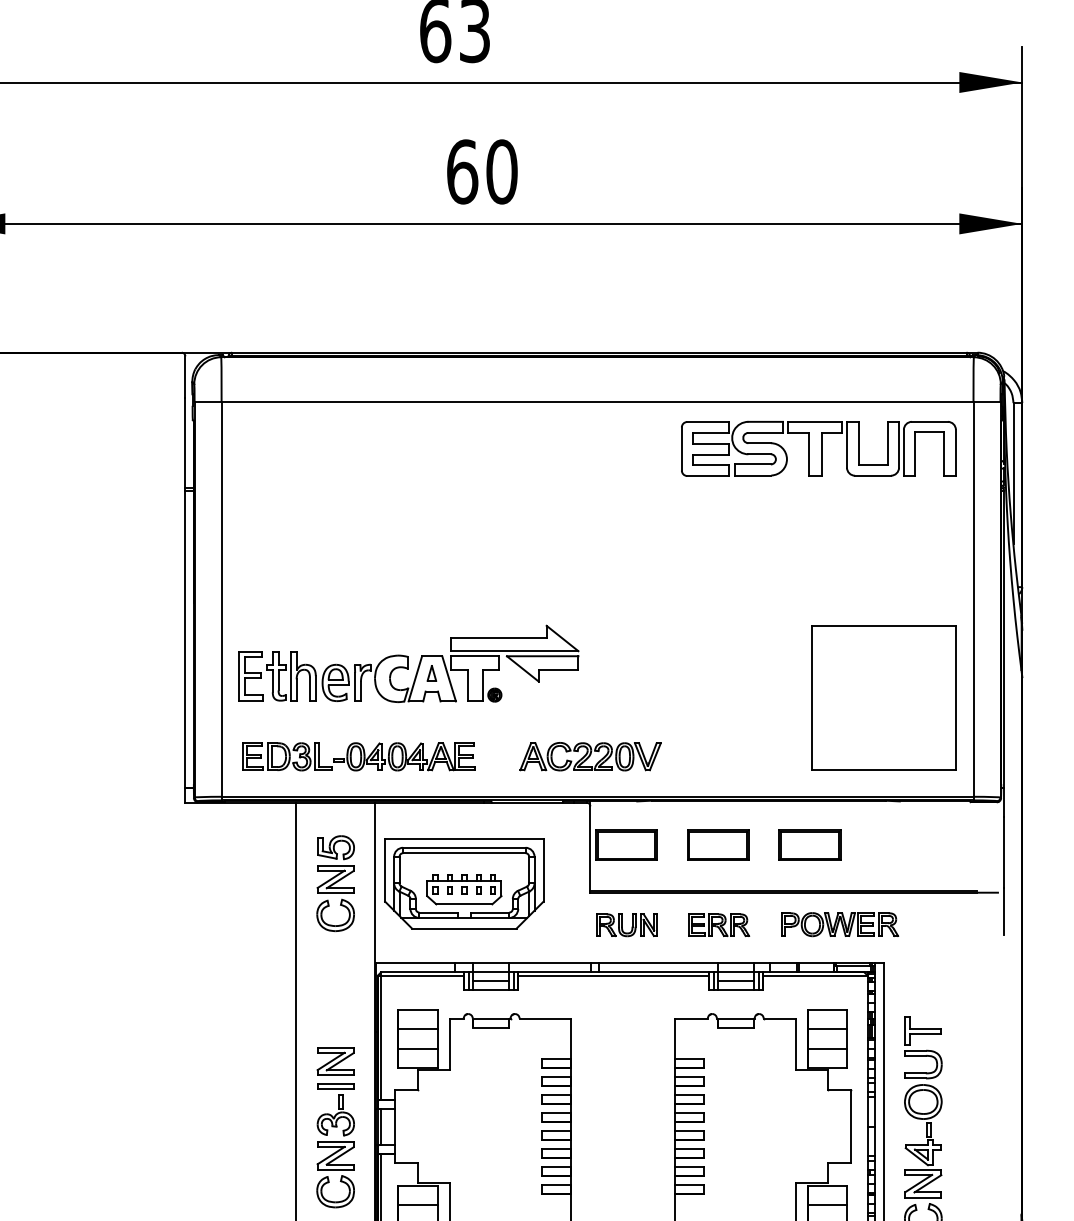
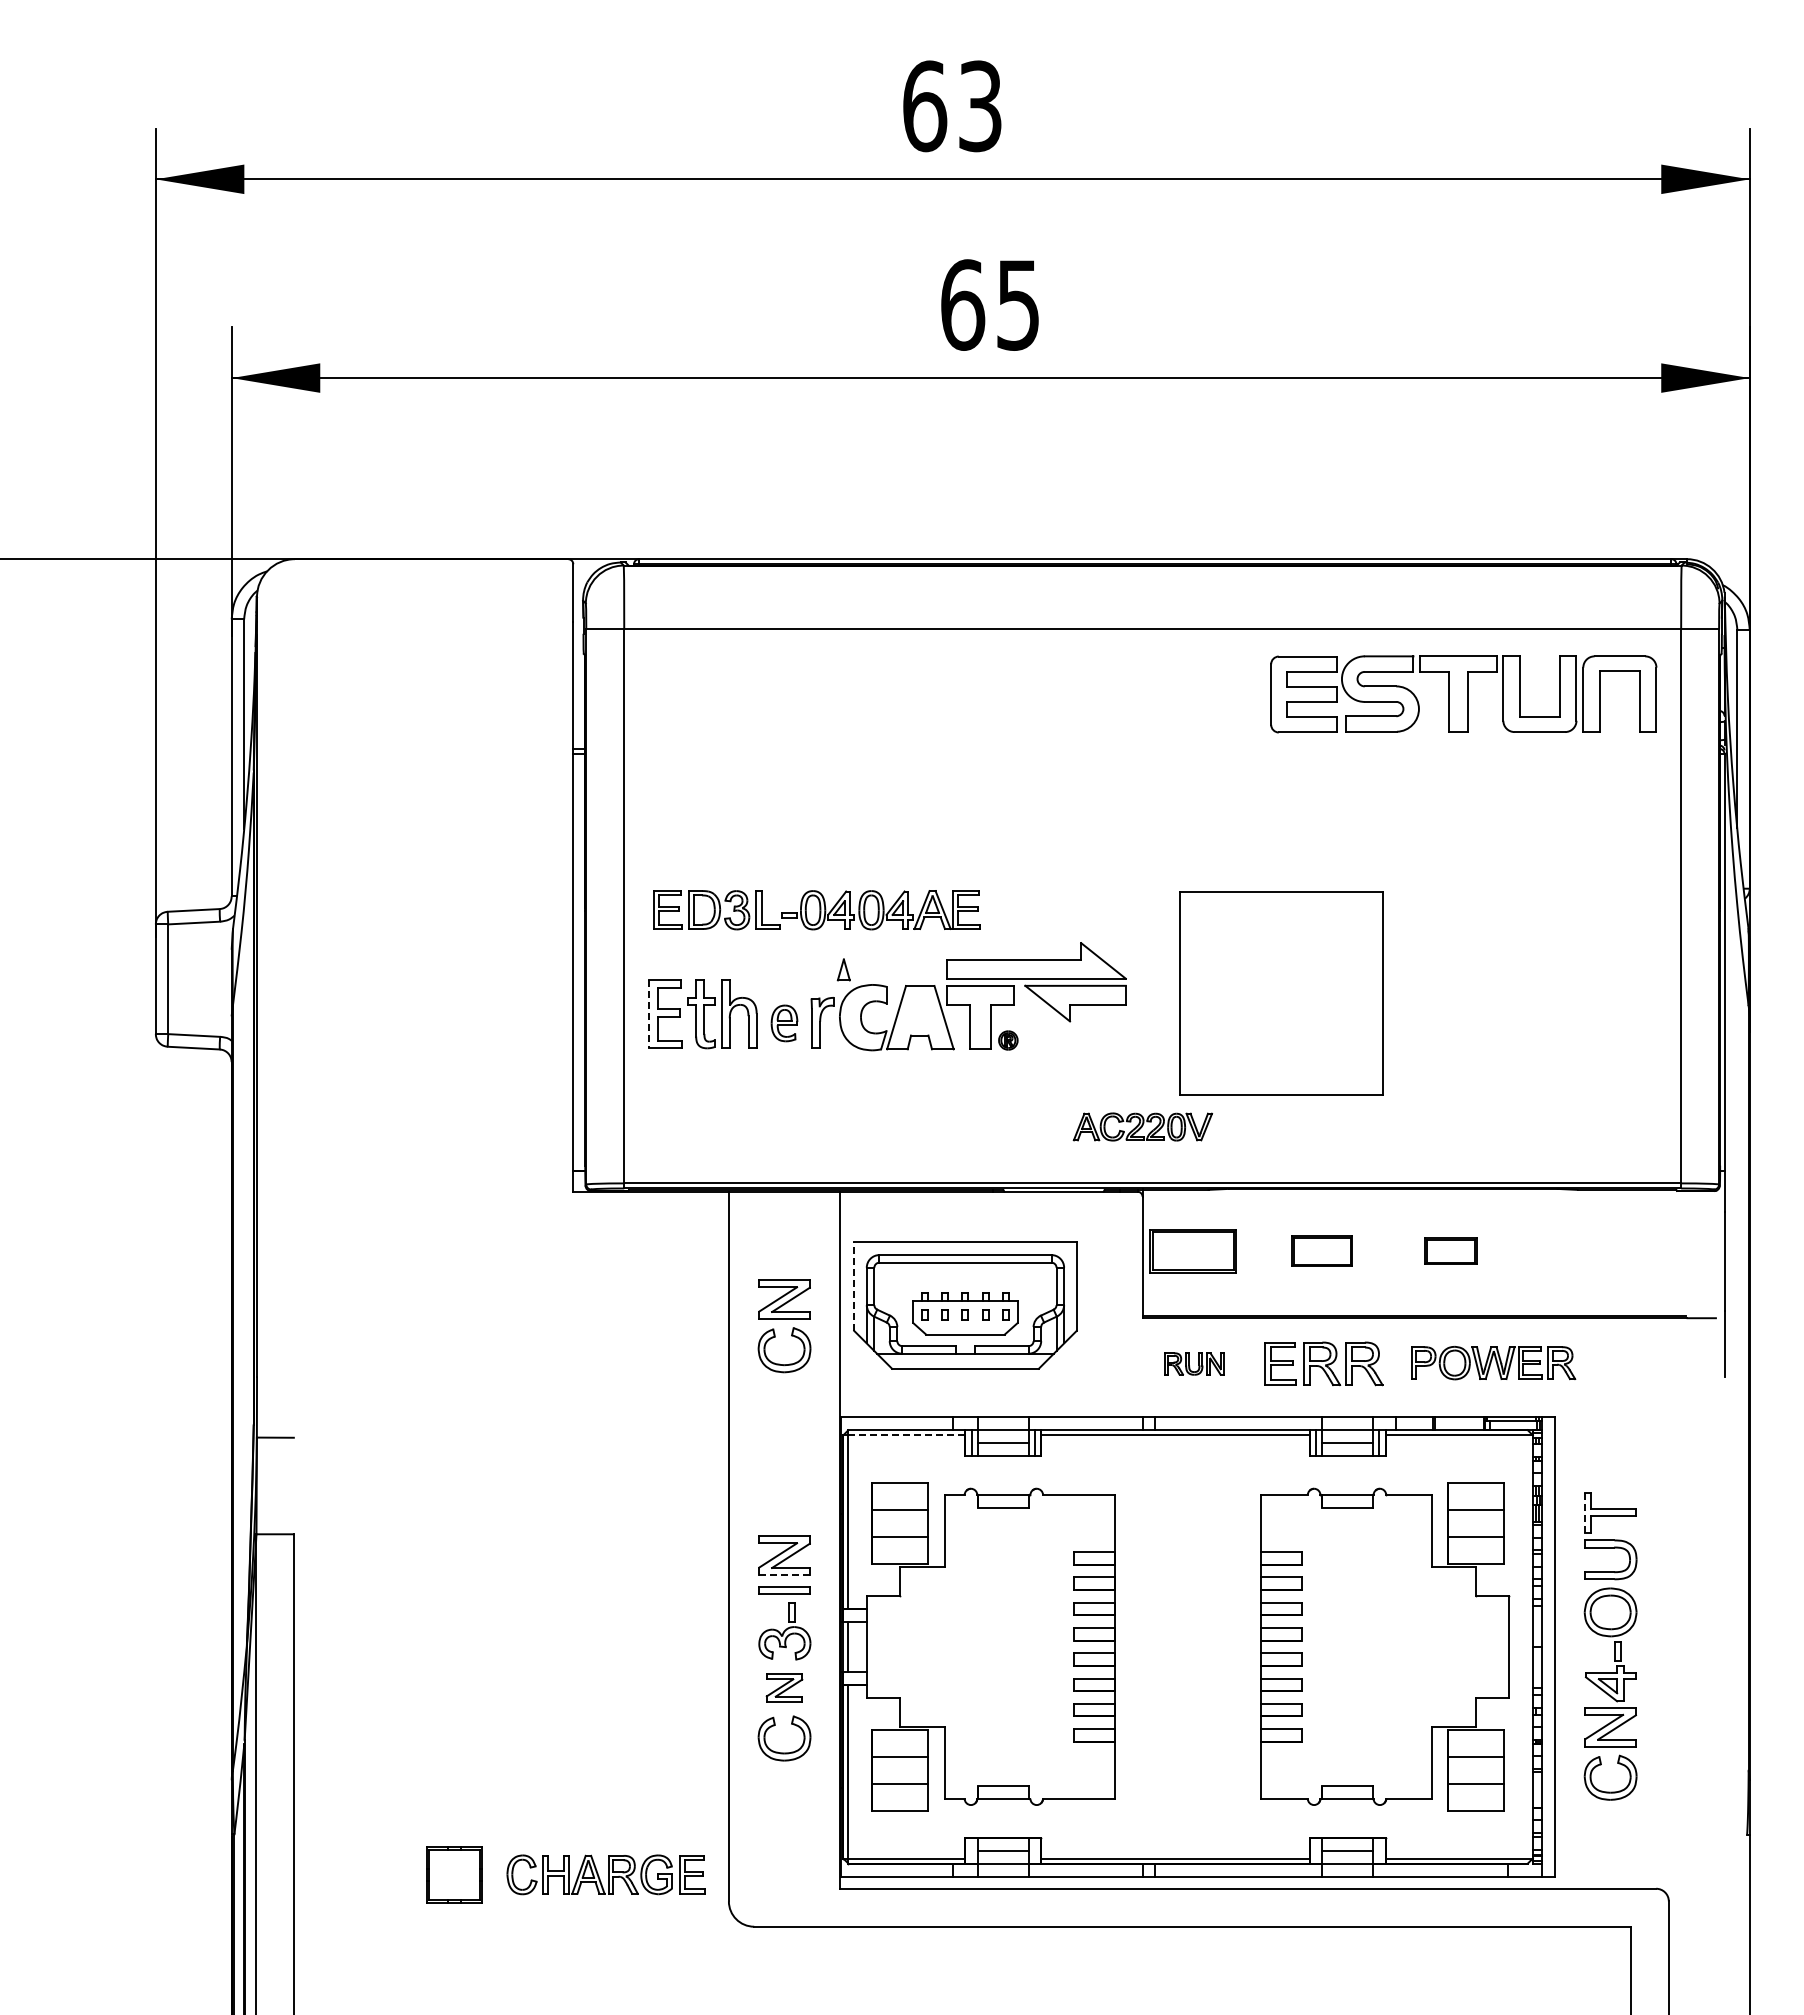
text: (502, 171) -> (1018, 304), 60 -> 65
part: (431, 673) -> (843, 969), moved
line: (239, 676) -> (649, 1014), solid -> dashed
part: (335, 683) -> (784, 1023), size x0.7
part: (884, 697) -> (1281, 993), moved
part: (590, 756) -> (1142, 1126), size x0.7
part: (358, 757) -> (816, 910), moved
part: (717, 845) -> (1321, 1251), size x0.7
part: (809, 845) -> (1450, 1251), size x0.6
part: (336, 847) -> (785, 1254), removed
line: (385, 870) -> (854, 1286), solid -> dashed
part: (626, 924) -> (1193, 1363), size x0.7
part: (719, 924) -> (1323, 1363), size x1.4
line: (422, 976) -> (906, 1435), solid -> dashed
line: (905, 1030) -> (1585, 1512), solid -> dashed
line: (335, 1075) -> (784, 1575), solid -> dashed
part: (335, 1155) -> (784, 1687), size x0.7

